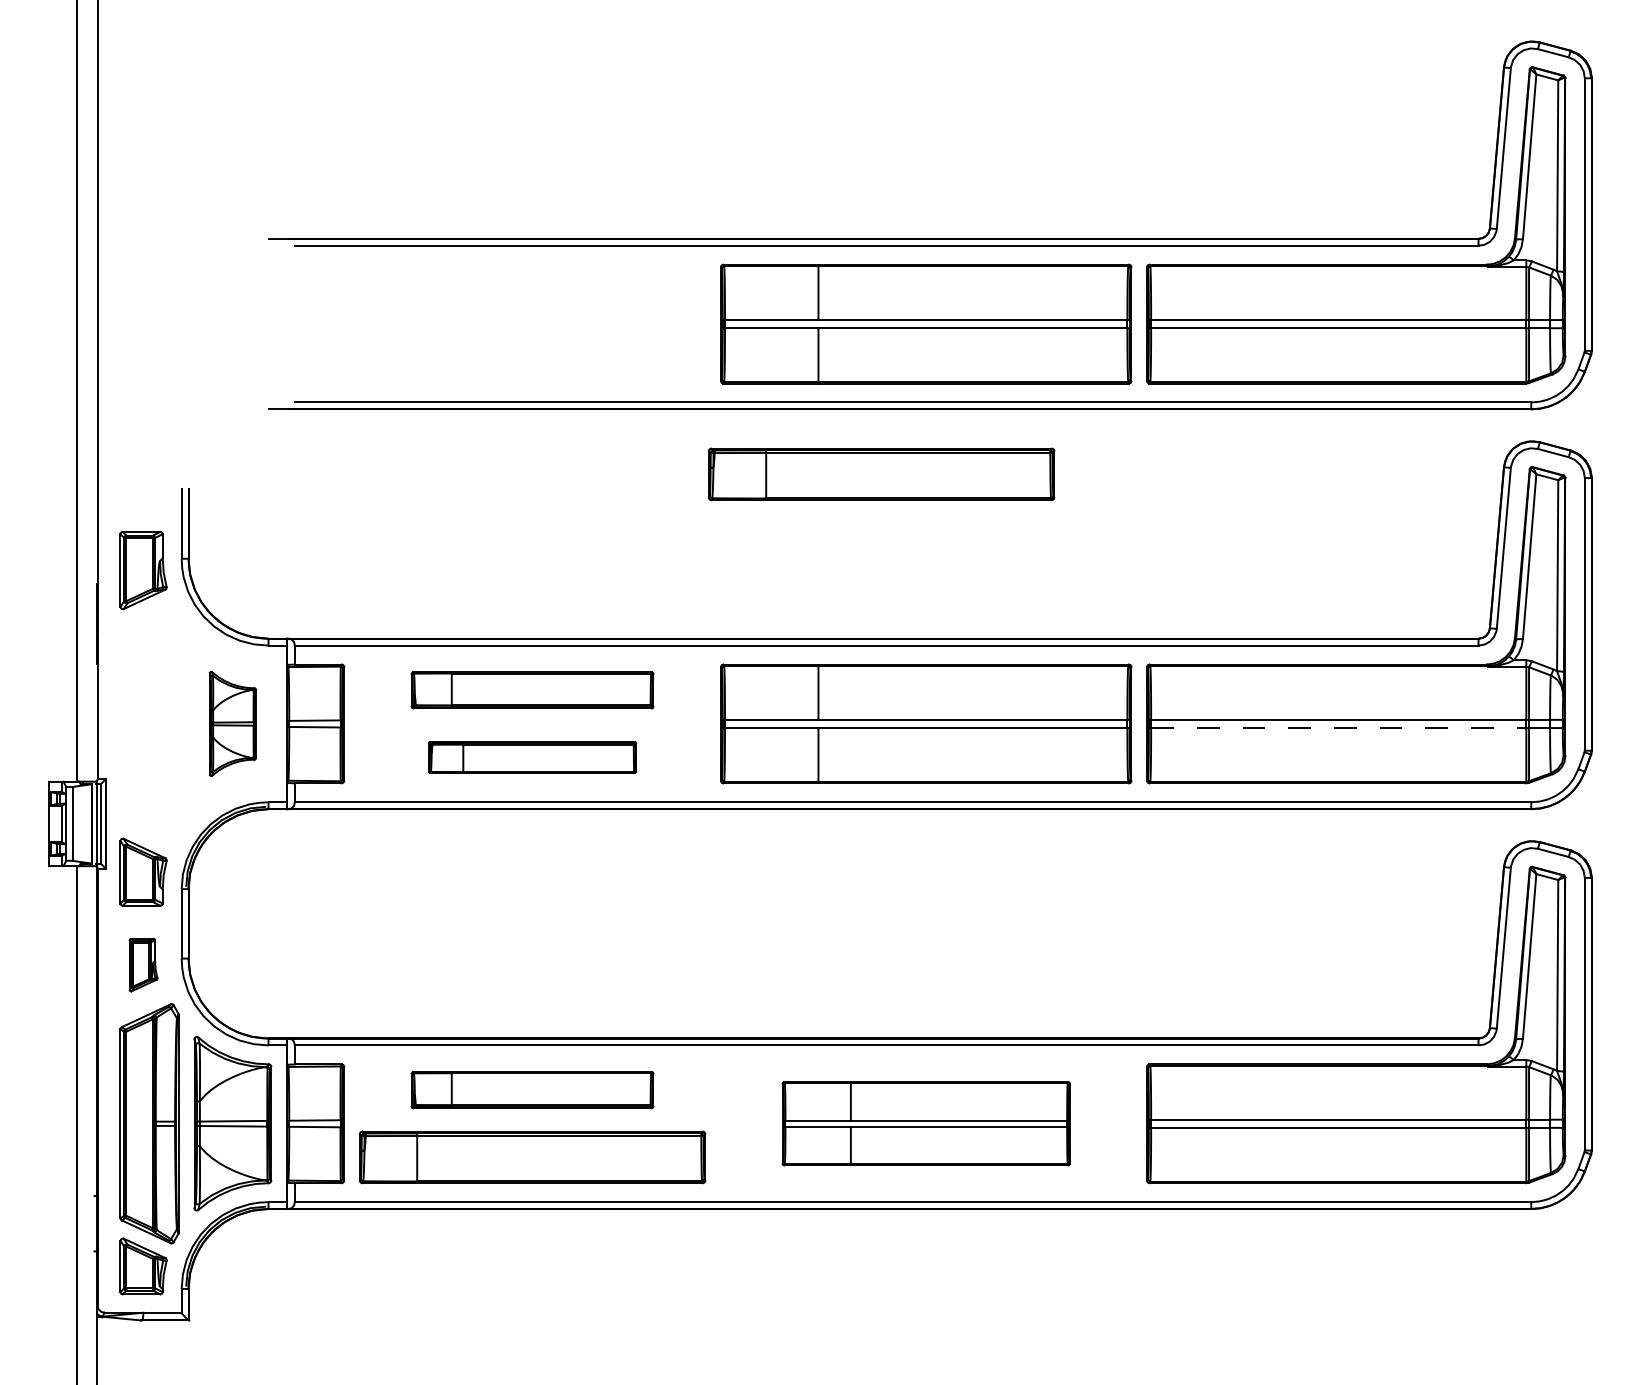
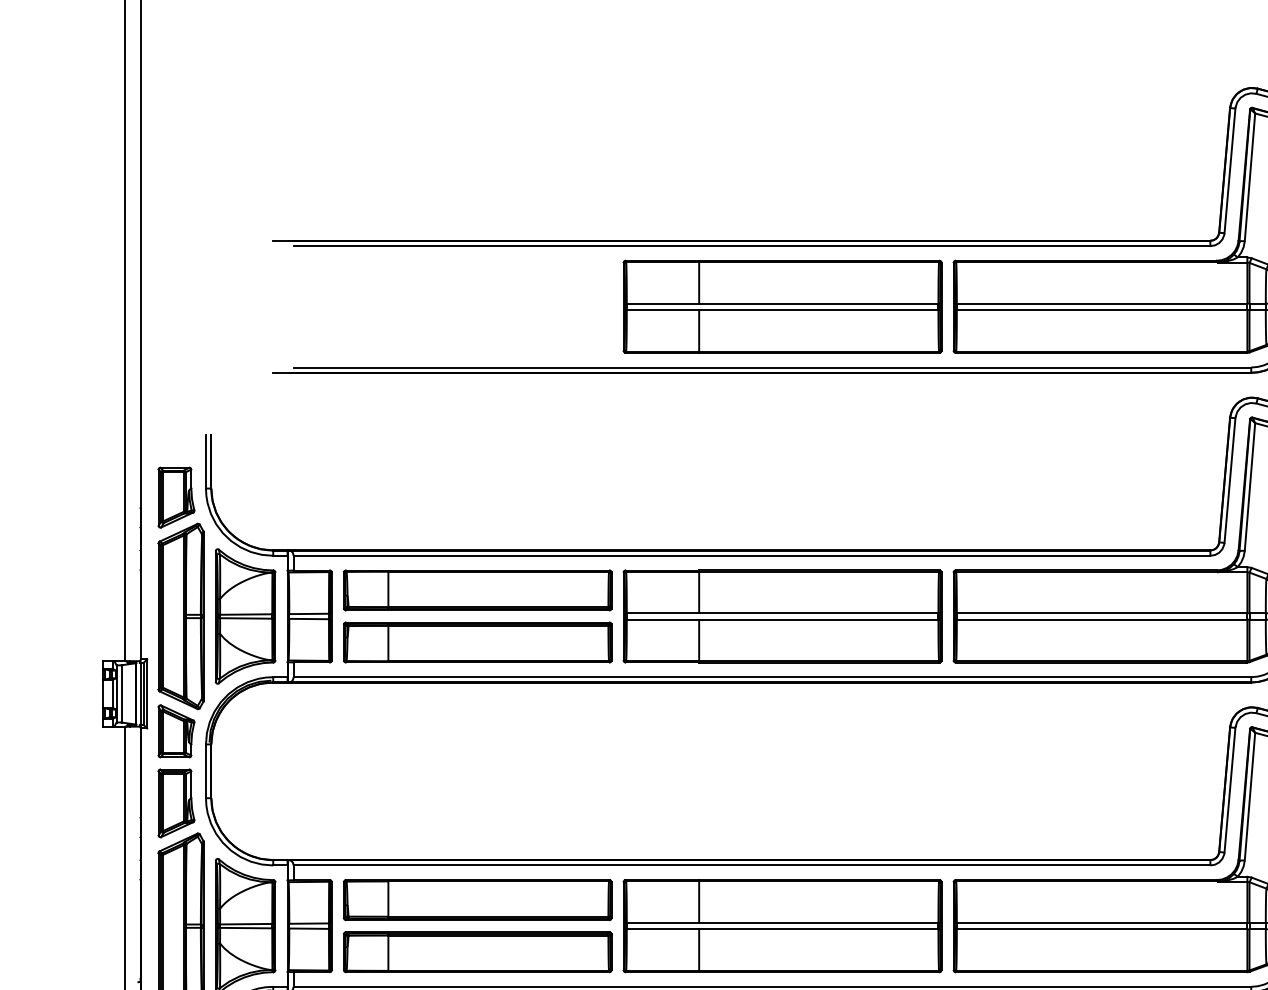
part: (881, 474) -> (747, 423), removed
part: (532, 690) -> (477, 590), size x1.43
part: (149, 723) -> (181, 616), added
part: (232, 723) -> (245, 616), size x1.67
line: (1338, 728) -> (1101, 620), dashed -> solid
part: (532, 757) -> (477, 642), size x1.67
part: (143, 964) -> (176, 802), size x1.67
part: (532, 1089) -> (477, 899), size x1.43
part: (926, 1123) -> (782, 925), size x1.43

